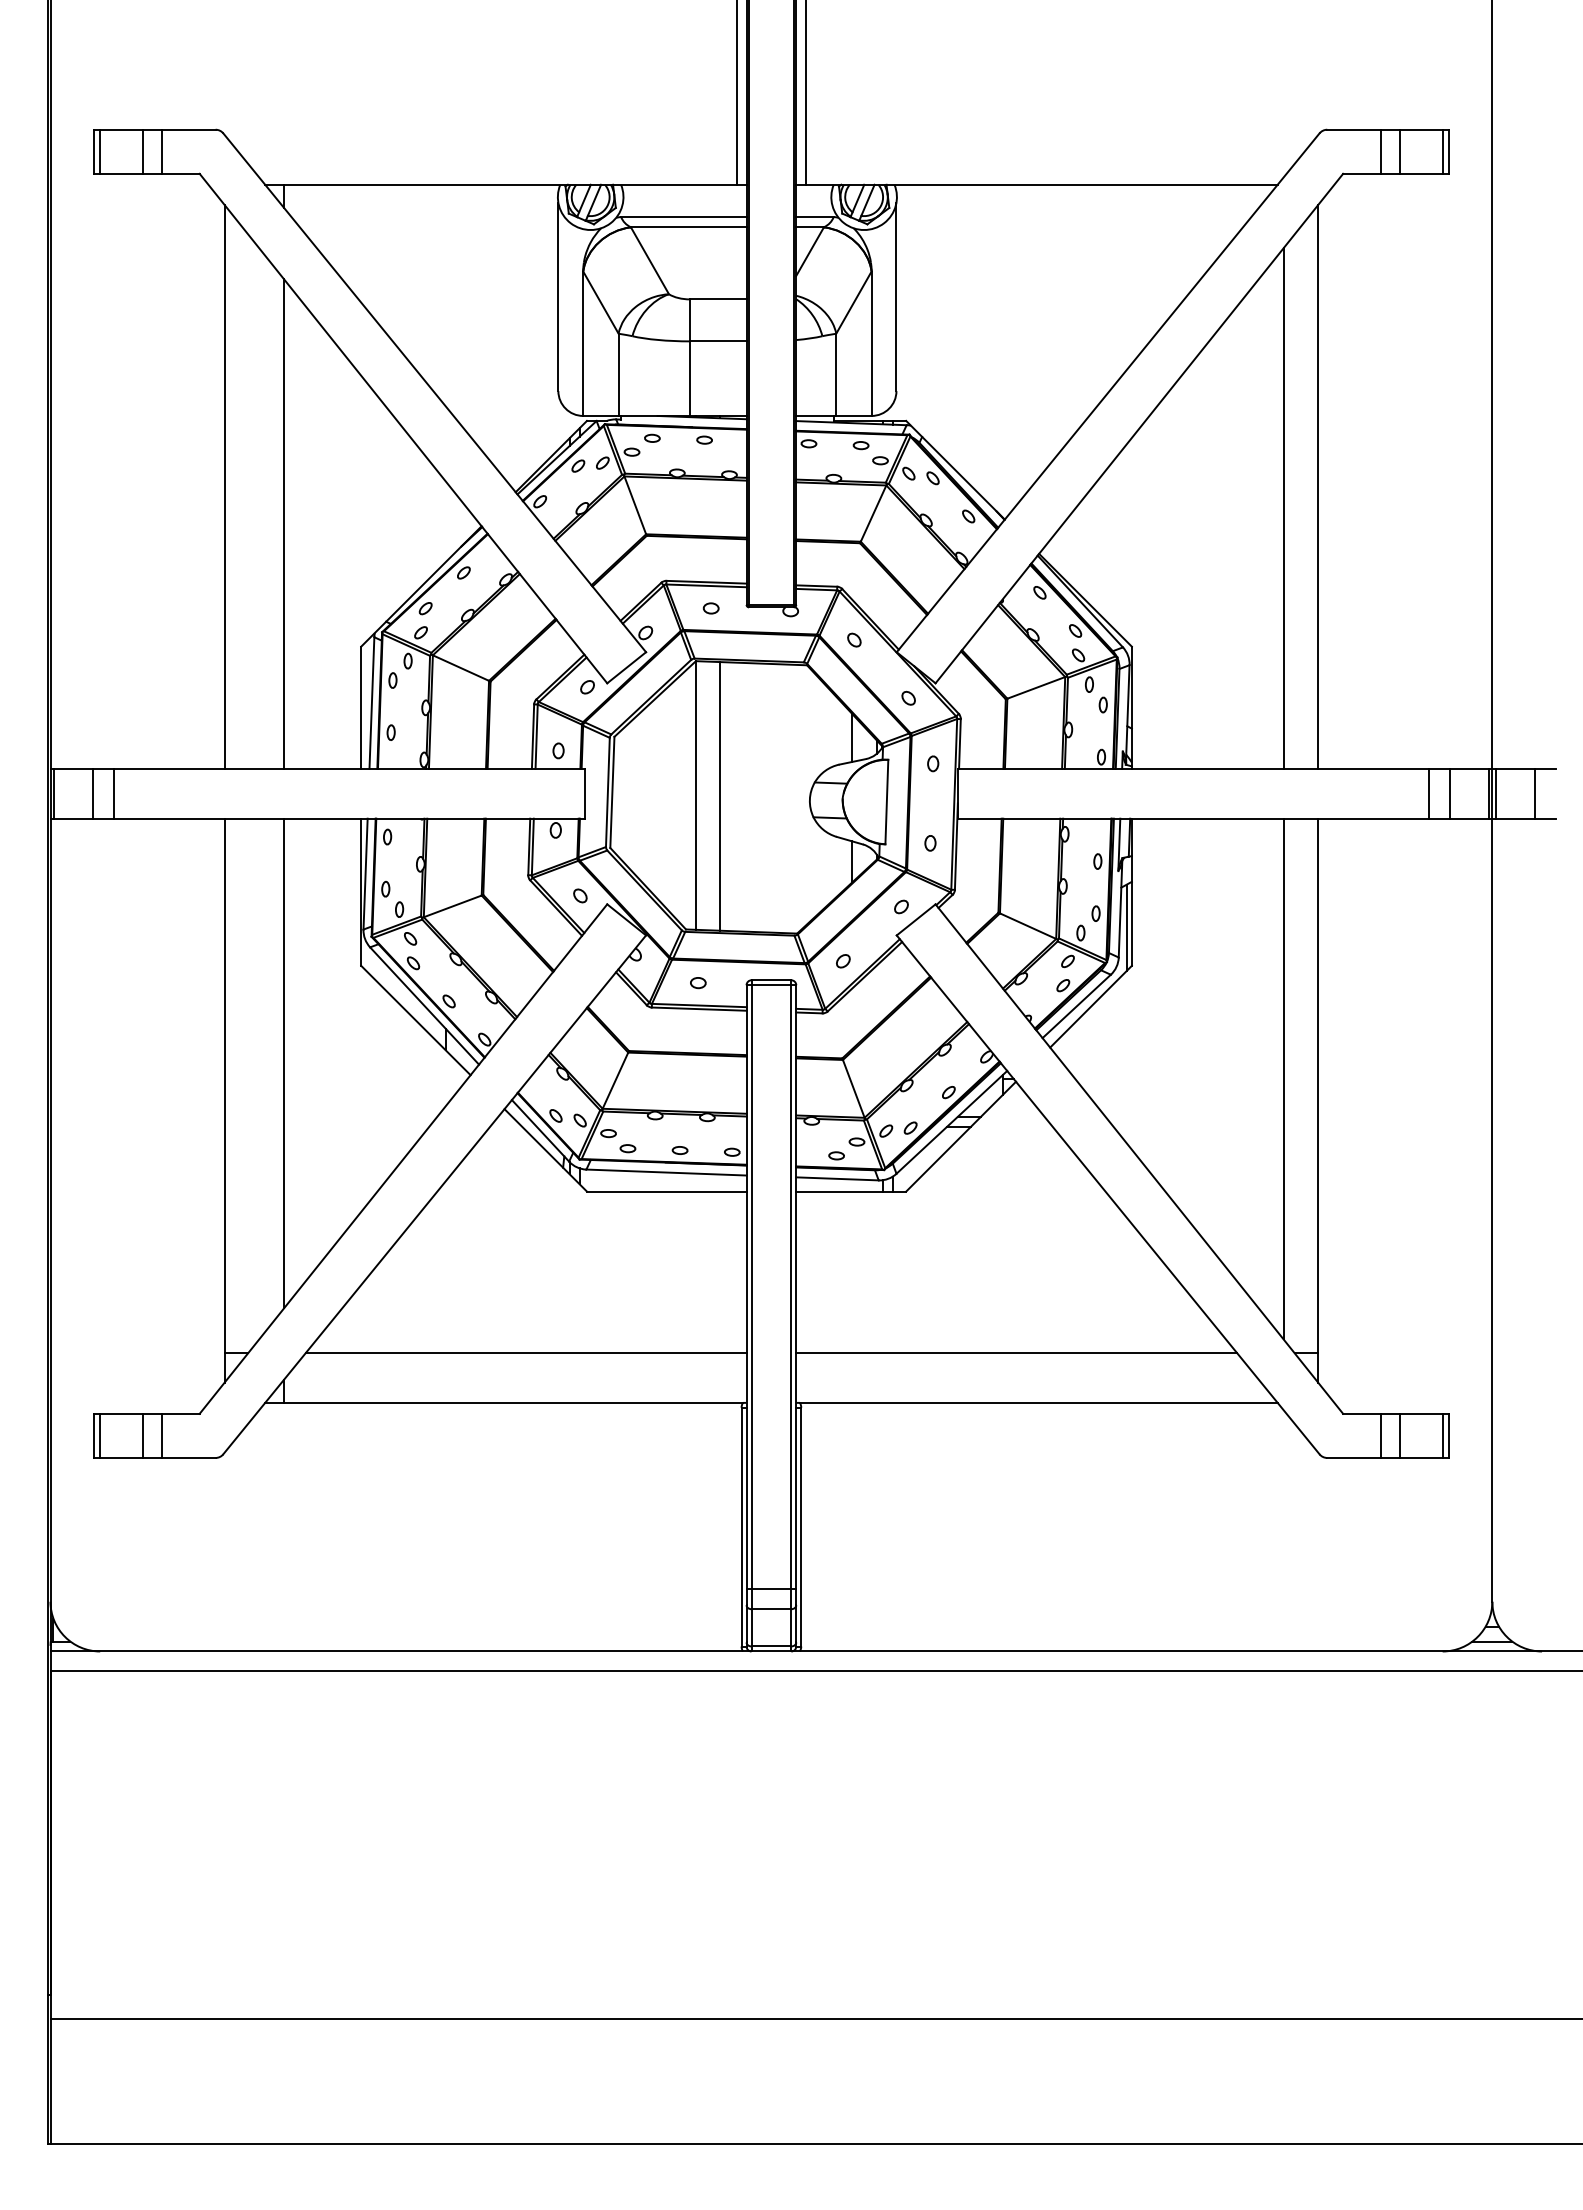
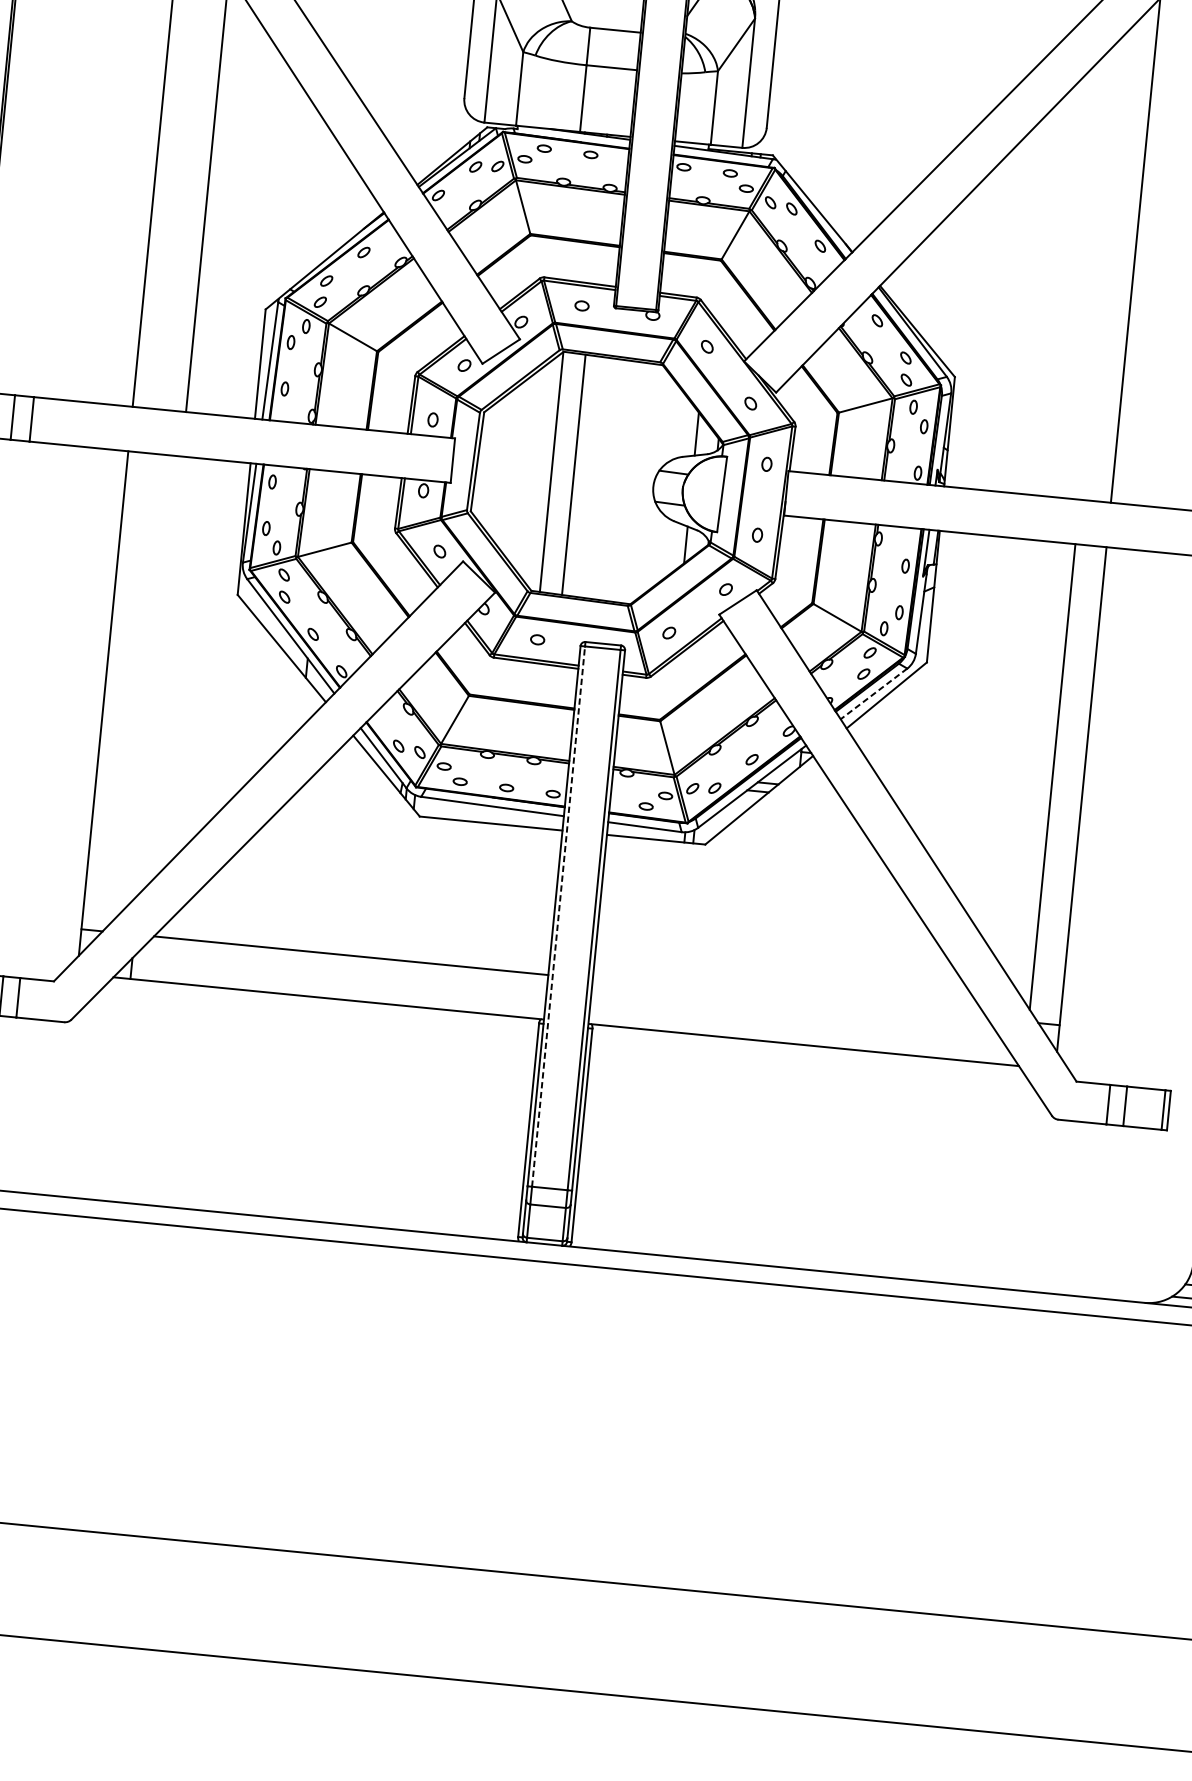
line: (1283, 508) -> (1102, 266), removed
line: (1126, 927) -> (925, 627), removed
line: (1076, 1006) -> (873, 693), solid -> dashed
line: (284, 1063) -> (160, 675), removed
line: (751, 1286) -> (558, 915), solid -> dashed
line: (1016, 1353) -> (789, 999), removed

